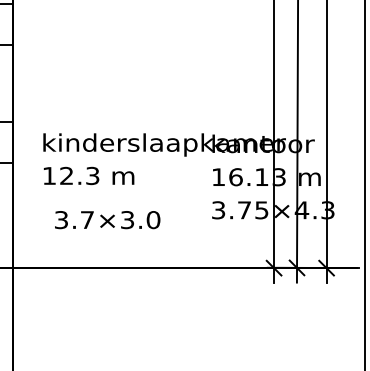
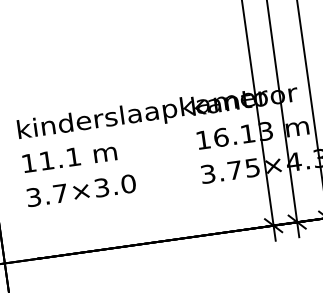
text: (79, 175) -> (59, 158), 12.3 -> 11.1
text: (107, 220) -> (81, 191), moved

